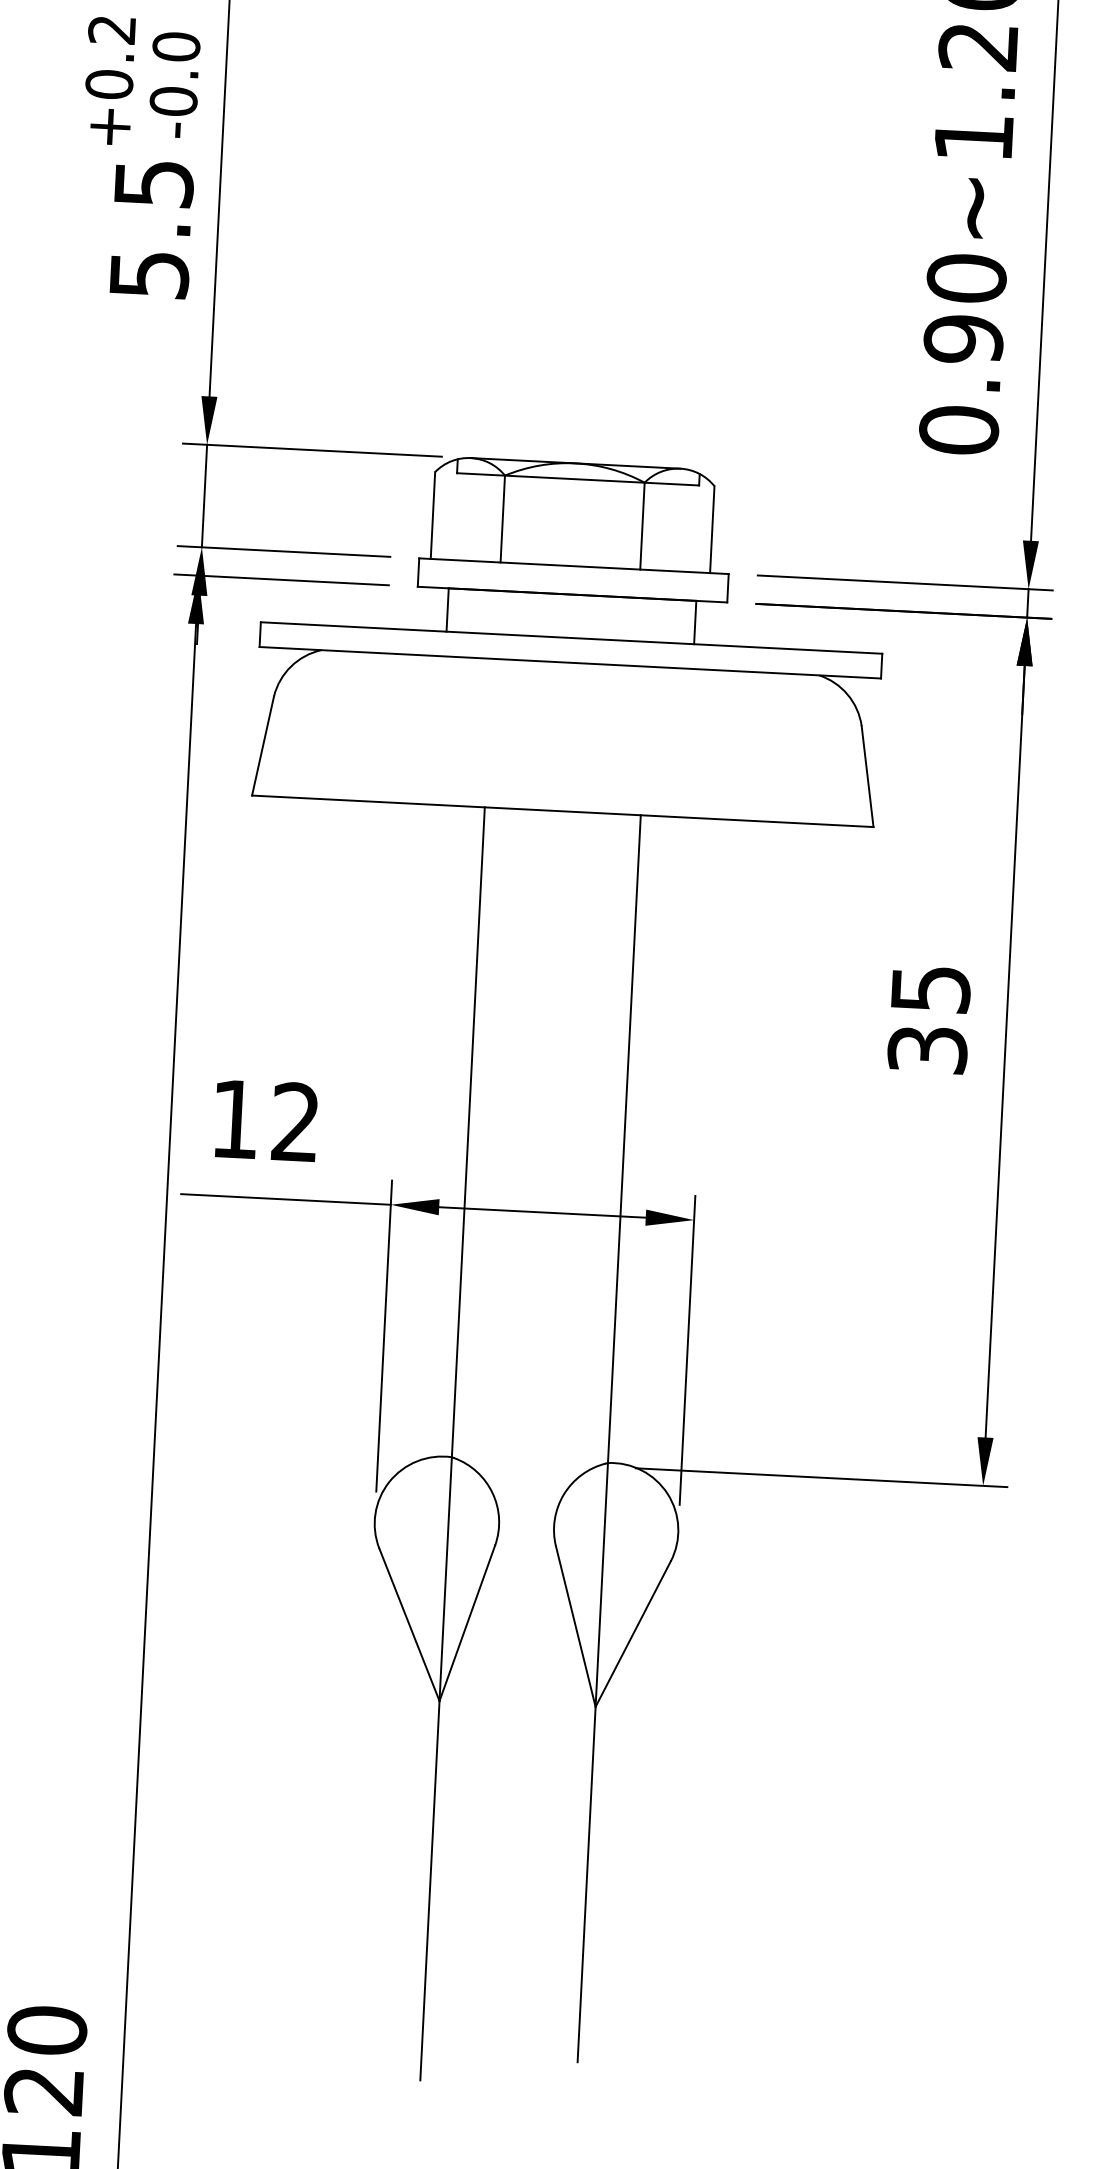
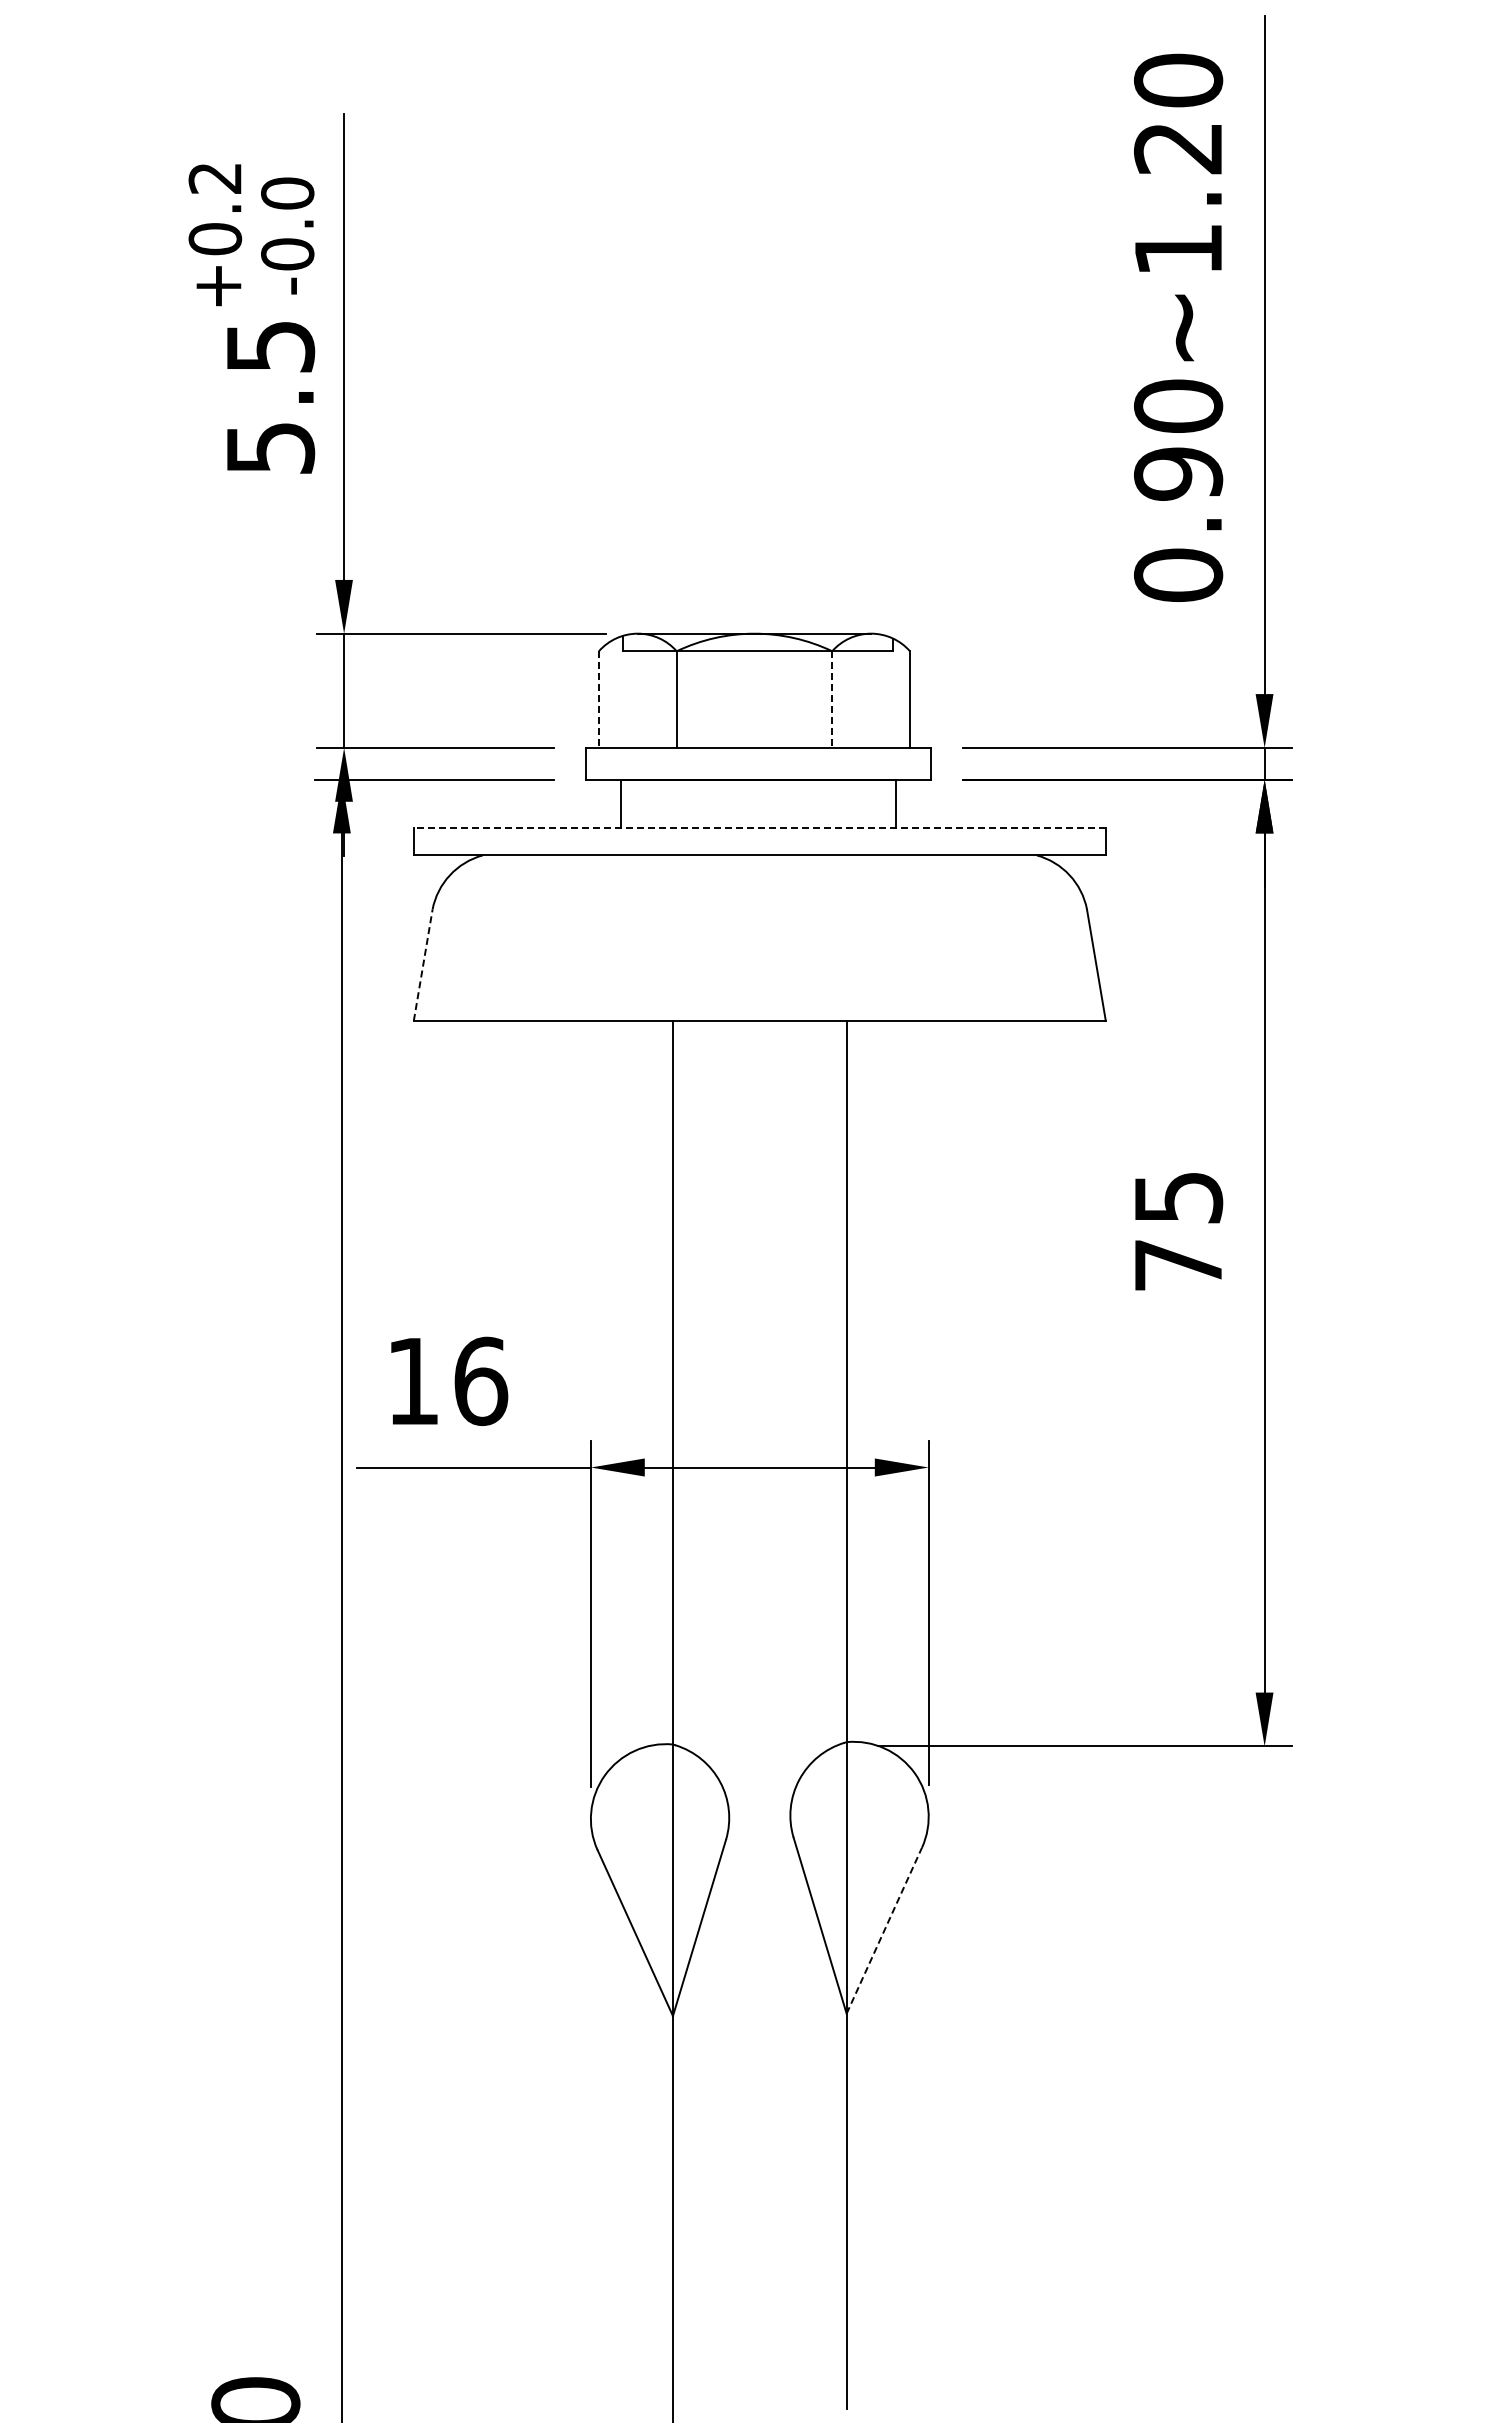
line: (432, 516) -> (598, 700), solid -> dashed
line: (642, 526) -> (832, 700), solid -> dashed
line: (571, 637) -> (759, 827), solid -> dashed
line: (263, 745) -> (423, 964), solid -> dashed
text: (927, 1050) -> (1178, 1265), 35 -> 75
text: (296, 1122) -> (481, 1381), 12 -> 16
line: (633, 1633) -> (884, 1930), solid -> dashed

